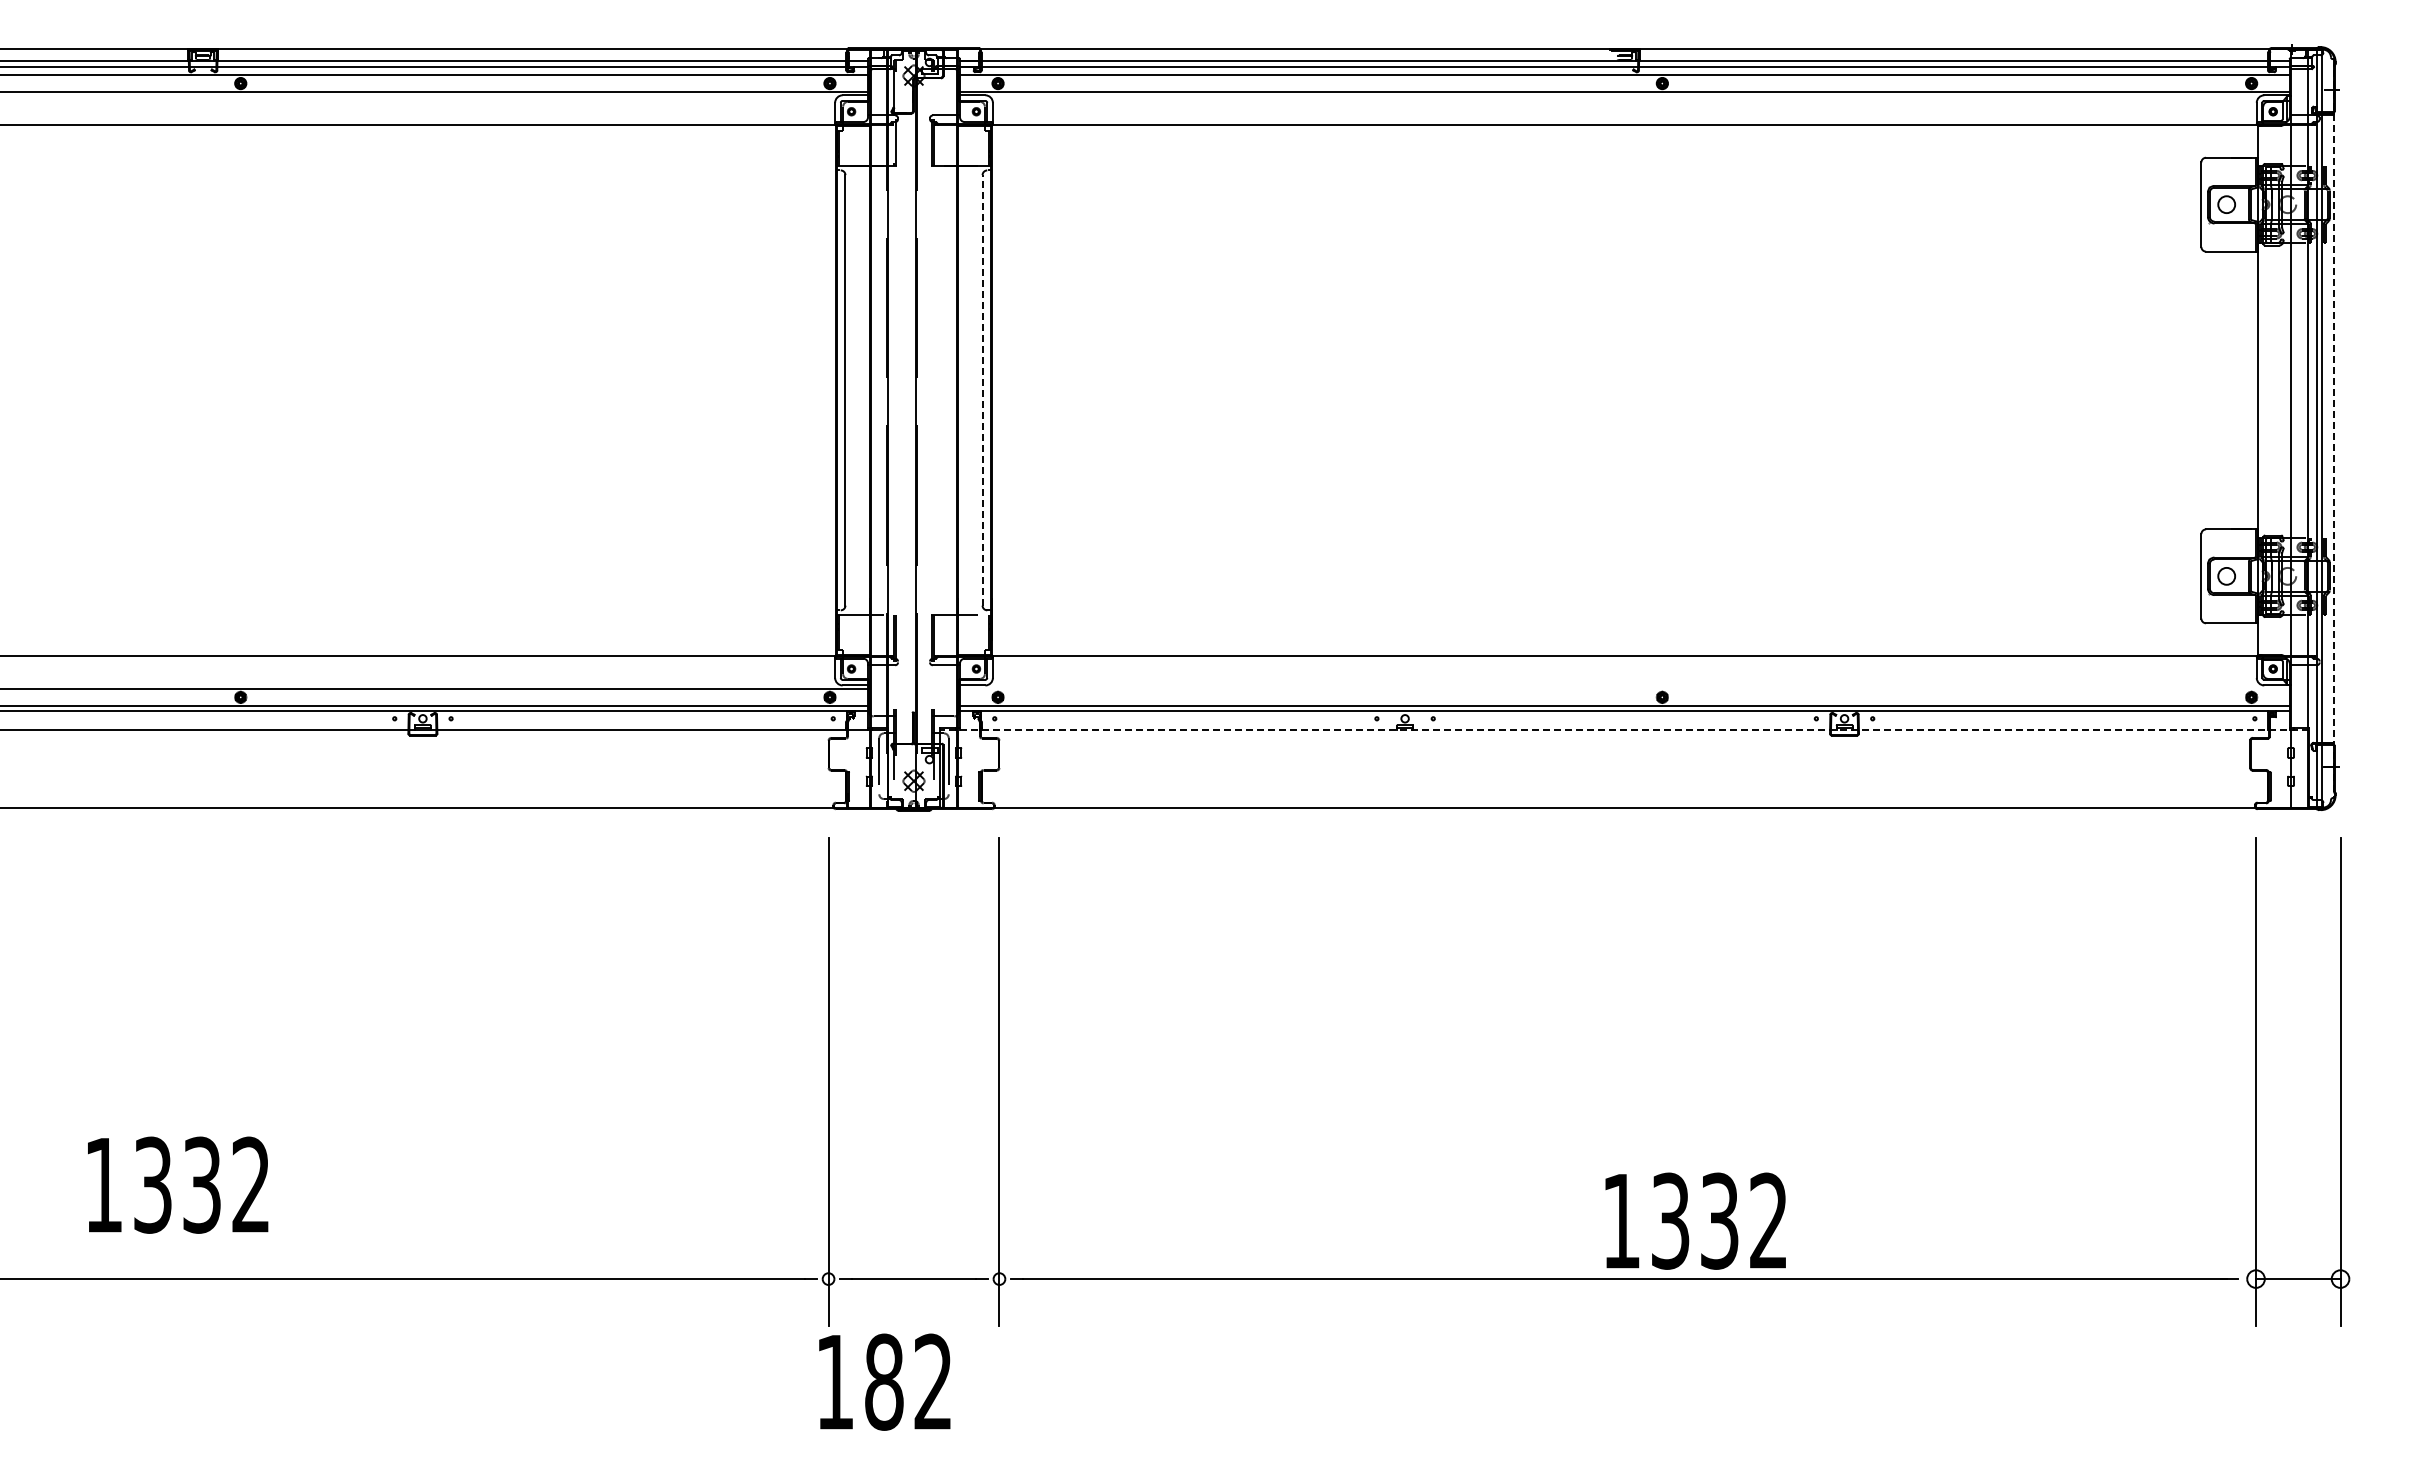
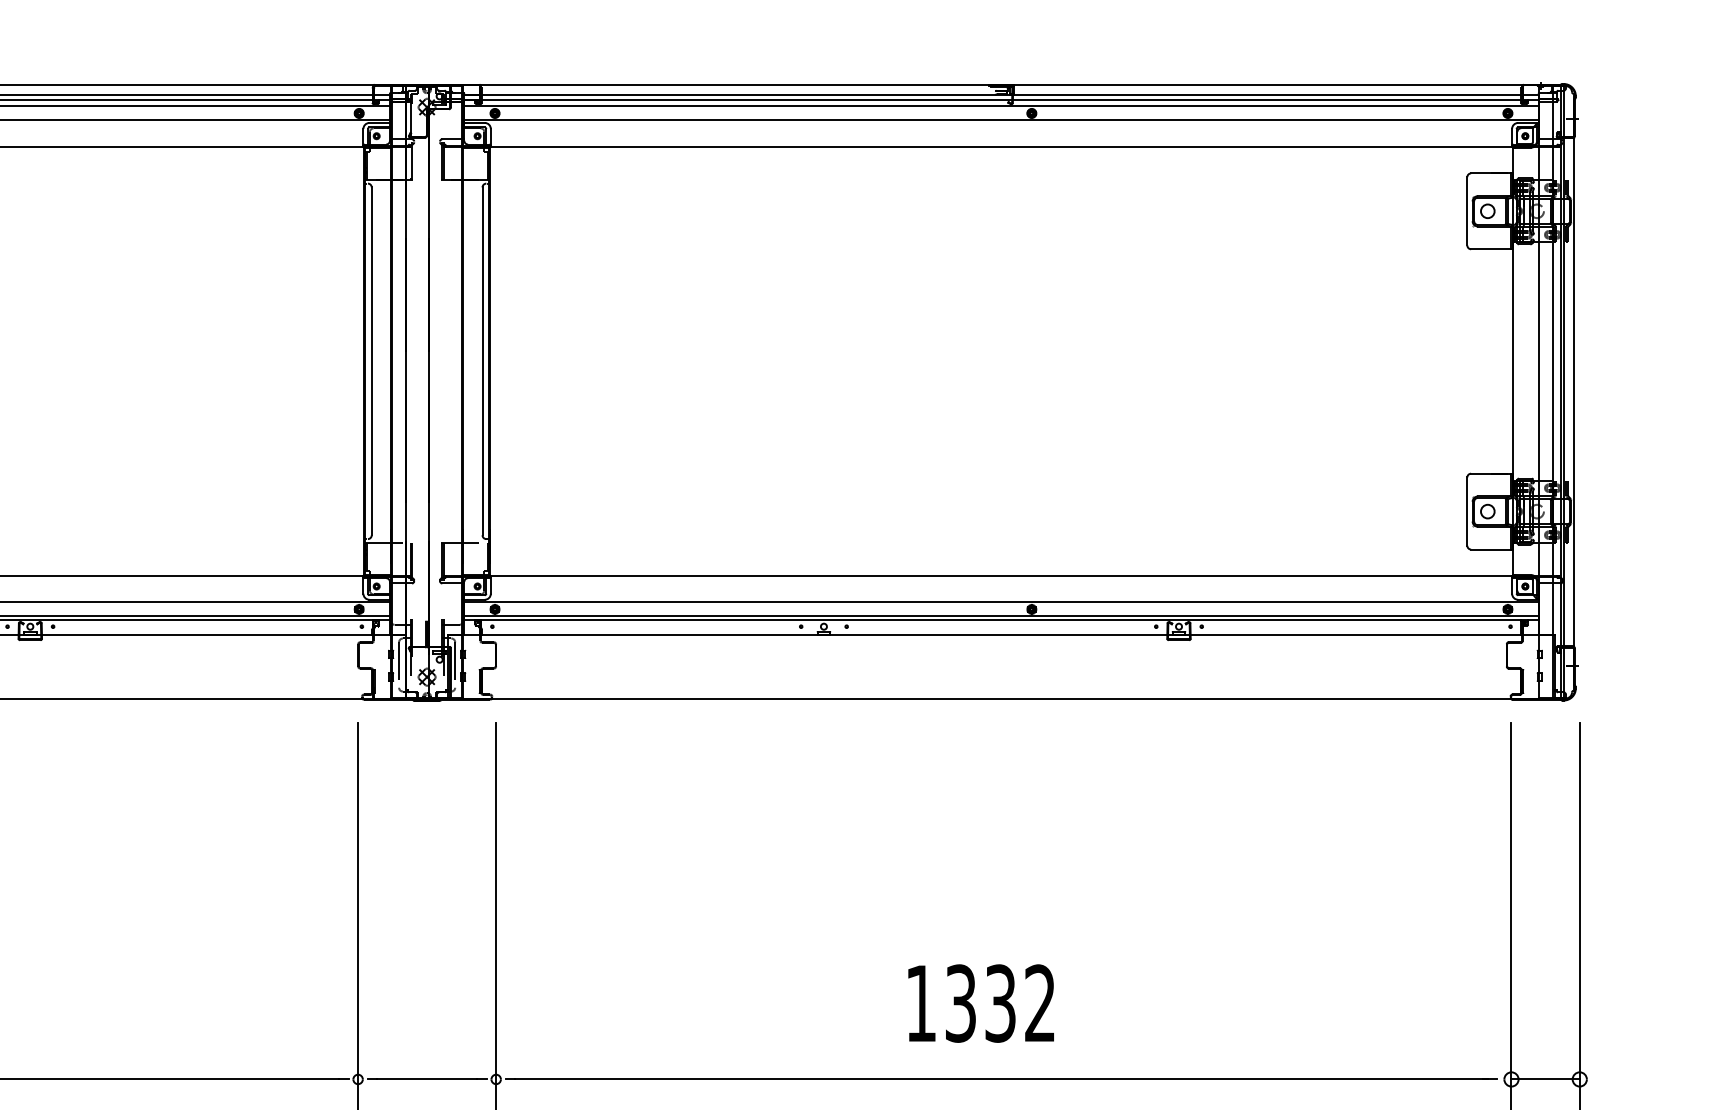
line: (982, 389) -> (482, 360), dashed -> solid
line: (2333, 429) -> (1574, 392), dashed -> solid
line: (1624, 688) -> (1001, 602), added
line: (1624, 729) -> (1001, 635), dashed -> solid
text: (1695, 1220) -> (981, 1003), moved

